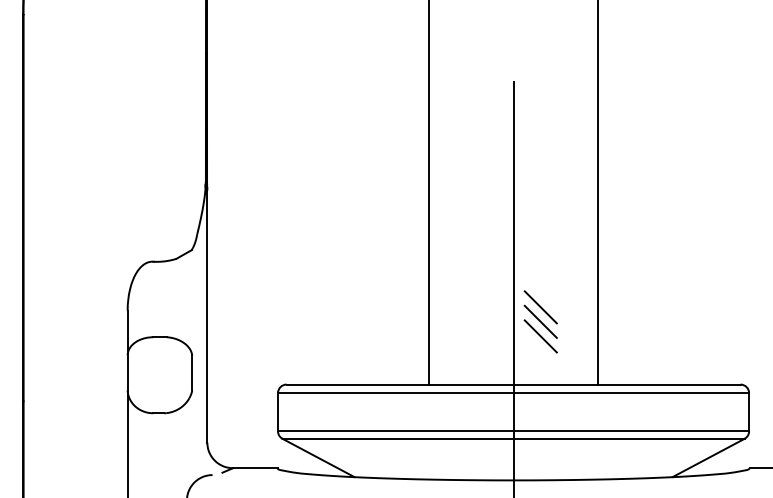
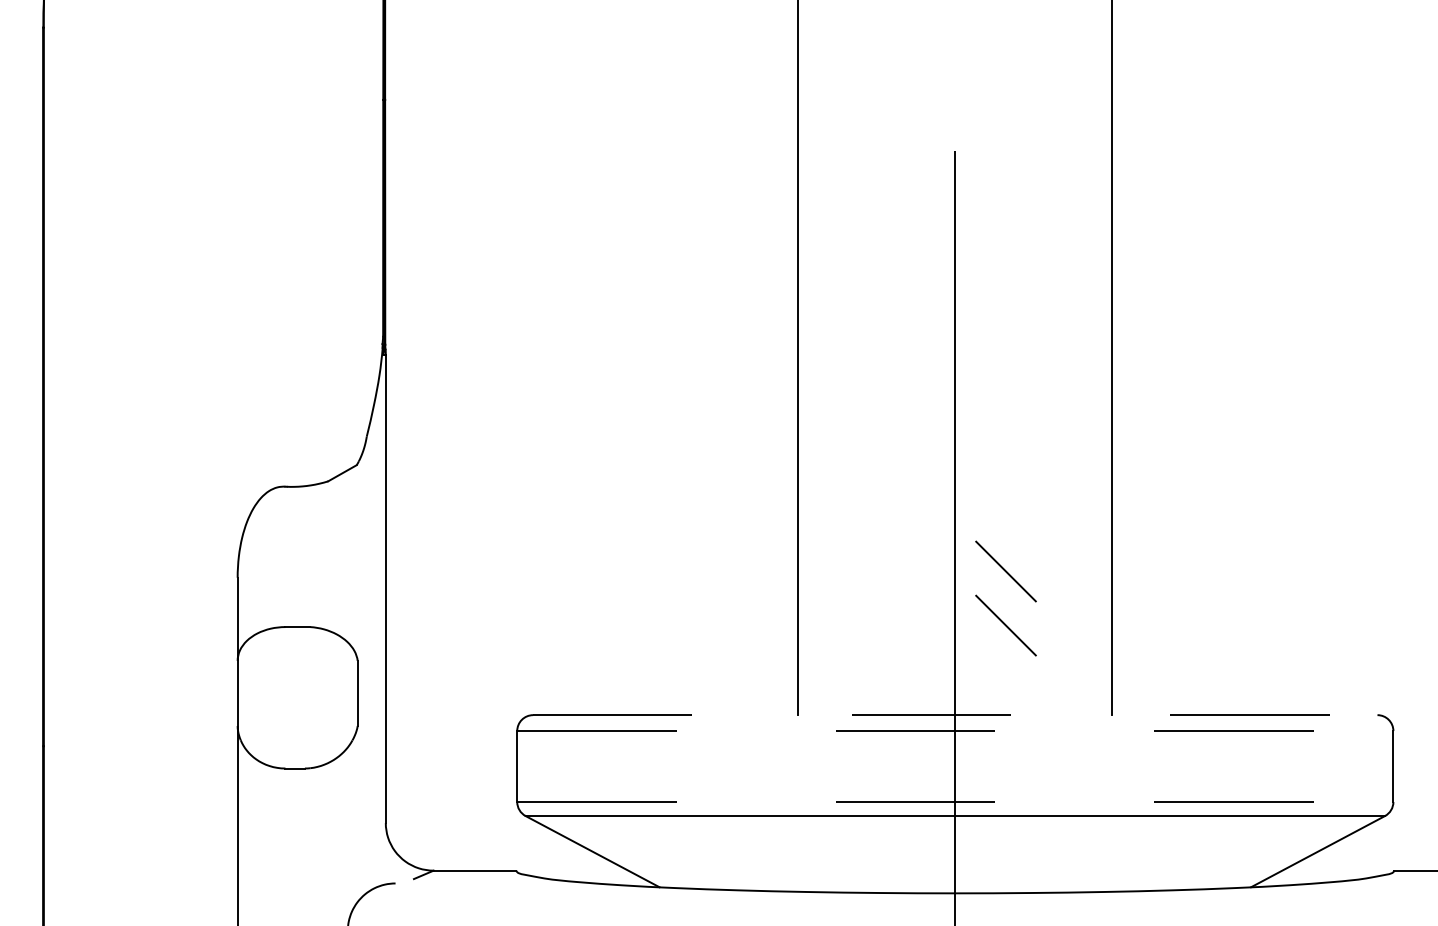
line: (540, 321) -> (1005, 597), removed
line: (513, 384) -> (955, 715), solid -> dashed
line: (513, 393) -> (955, 731), solid -> dashed
line: (513, 431) -> (955, 802), solid -> dashed

